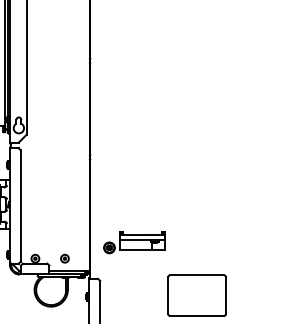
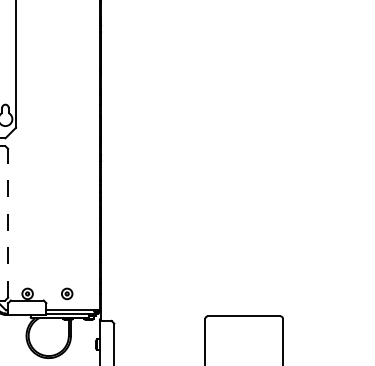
line: (20, 205) -> (7, 222), solid -> dashed
part: (134, 242) -> (160, 272), removed

